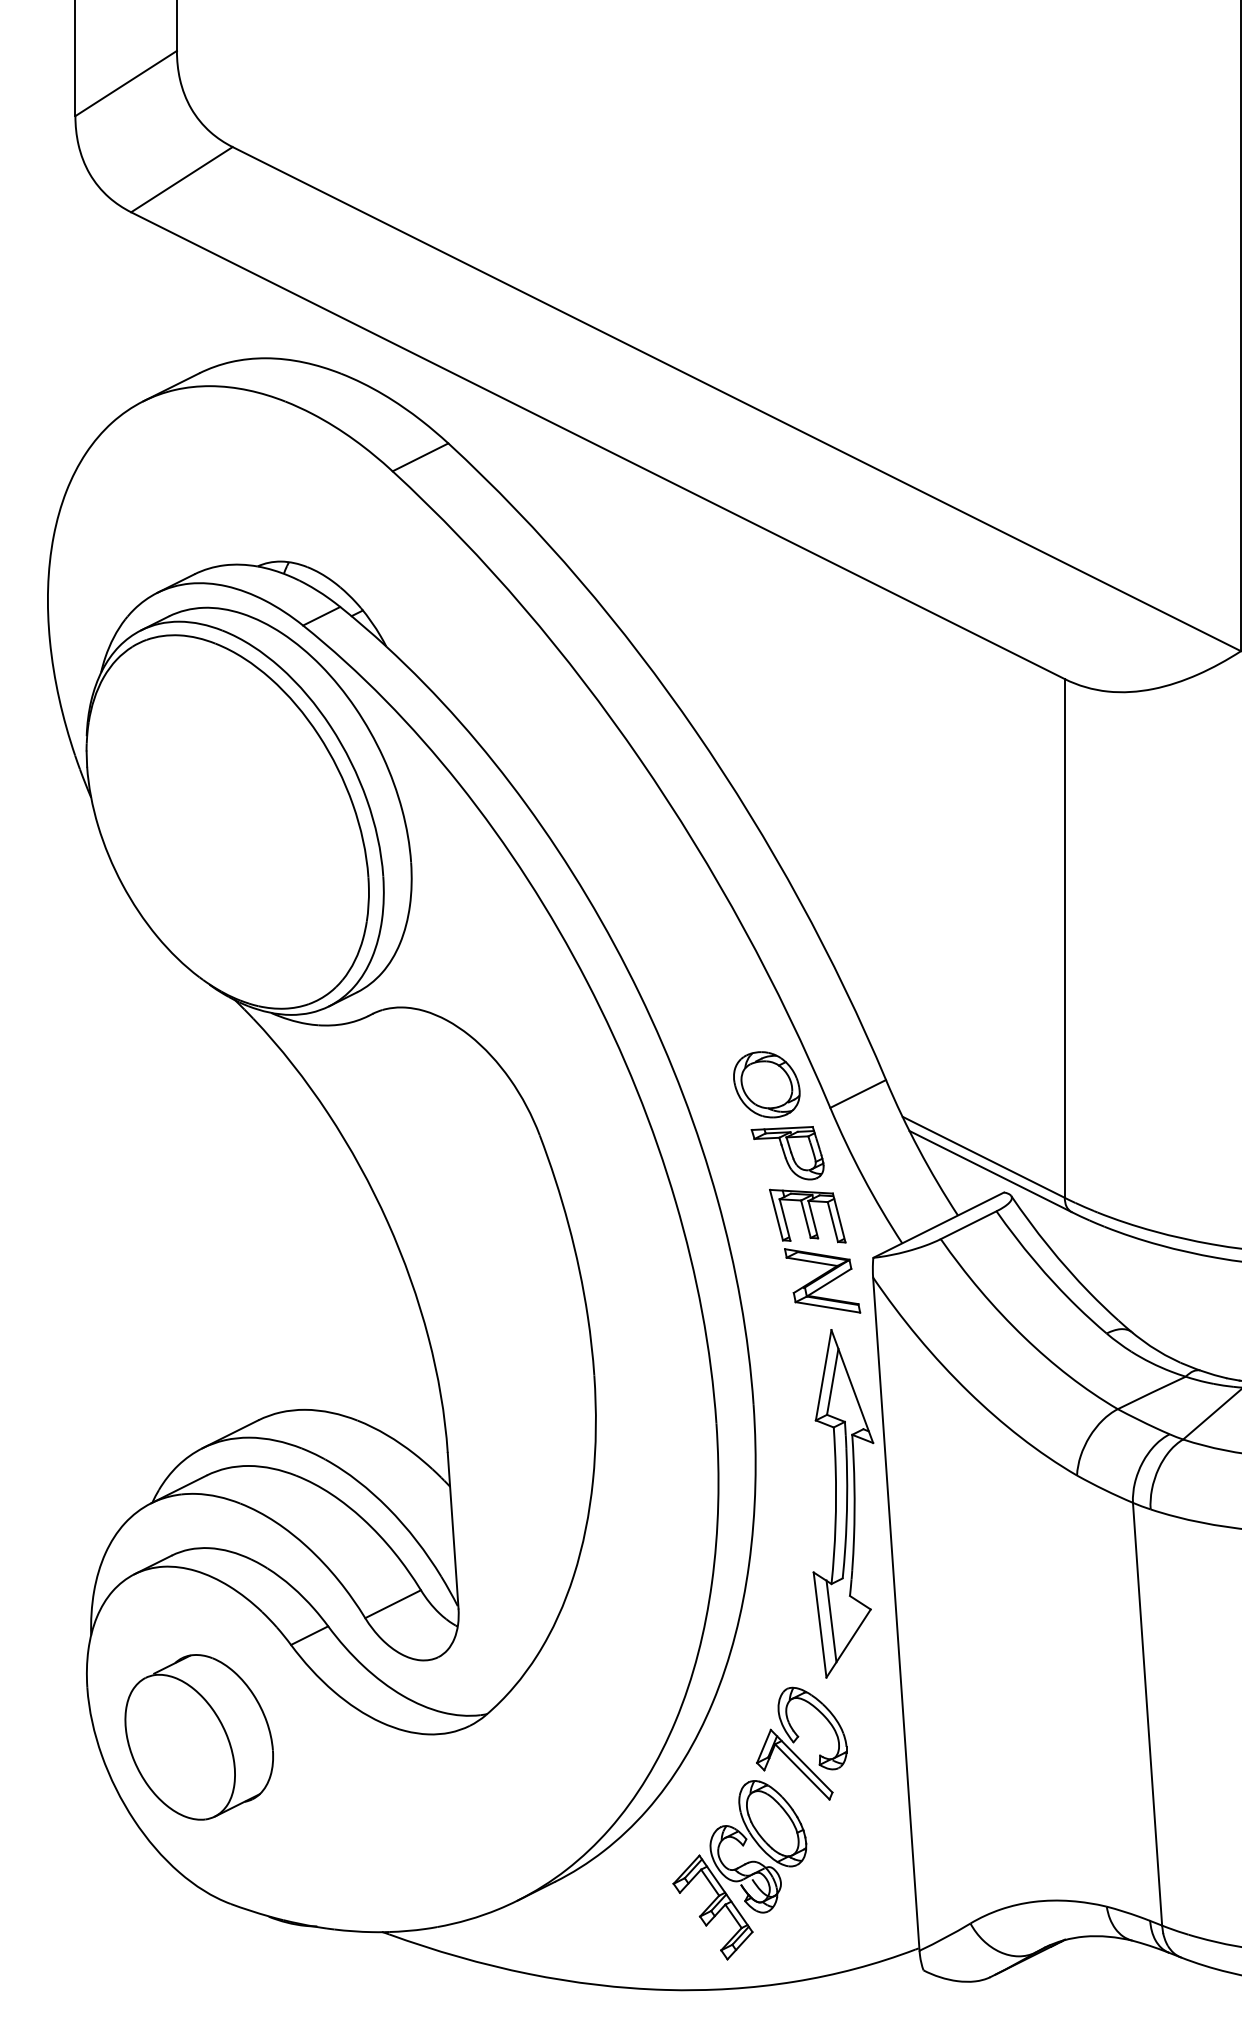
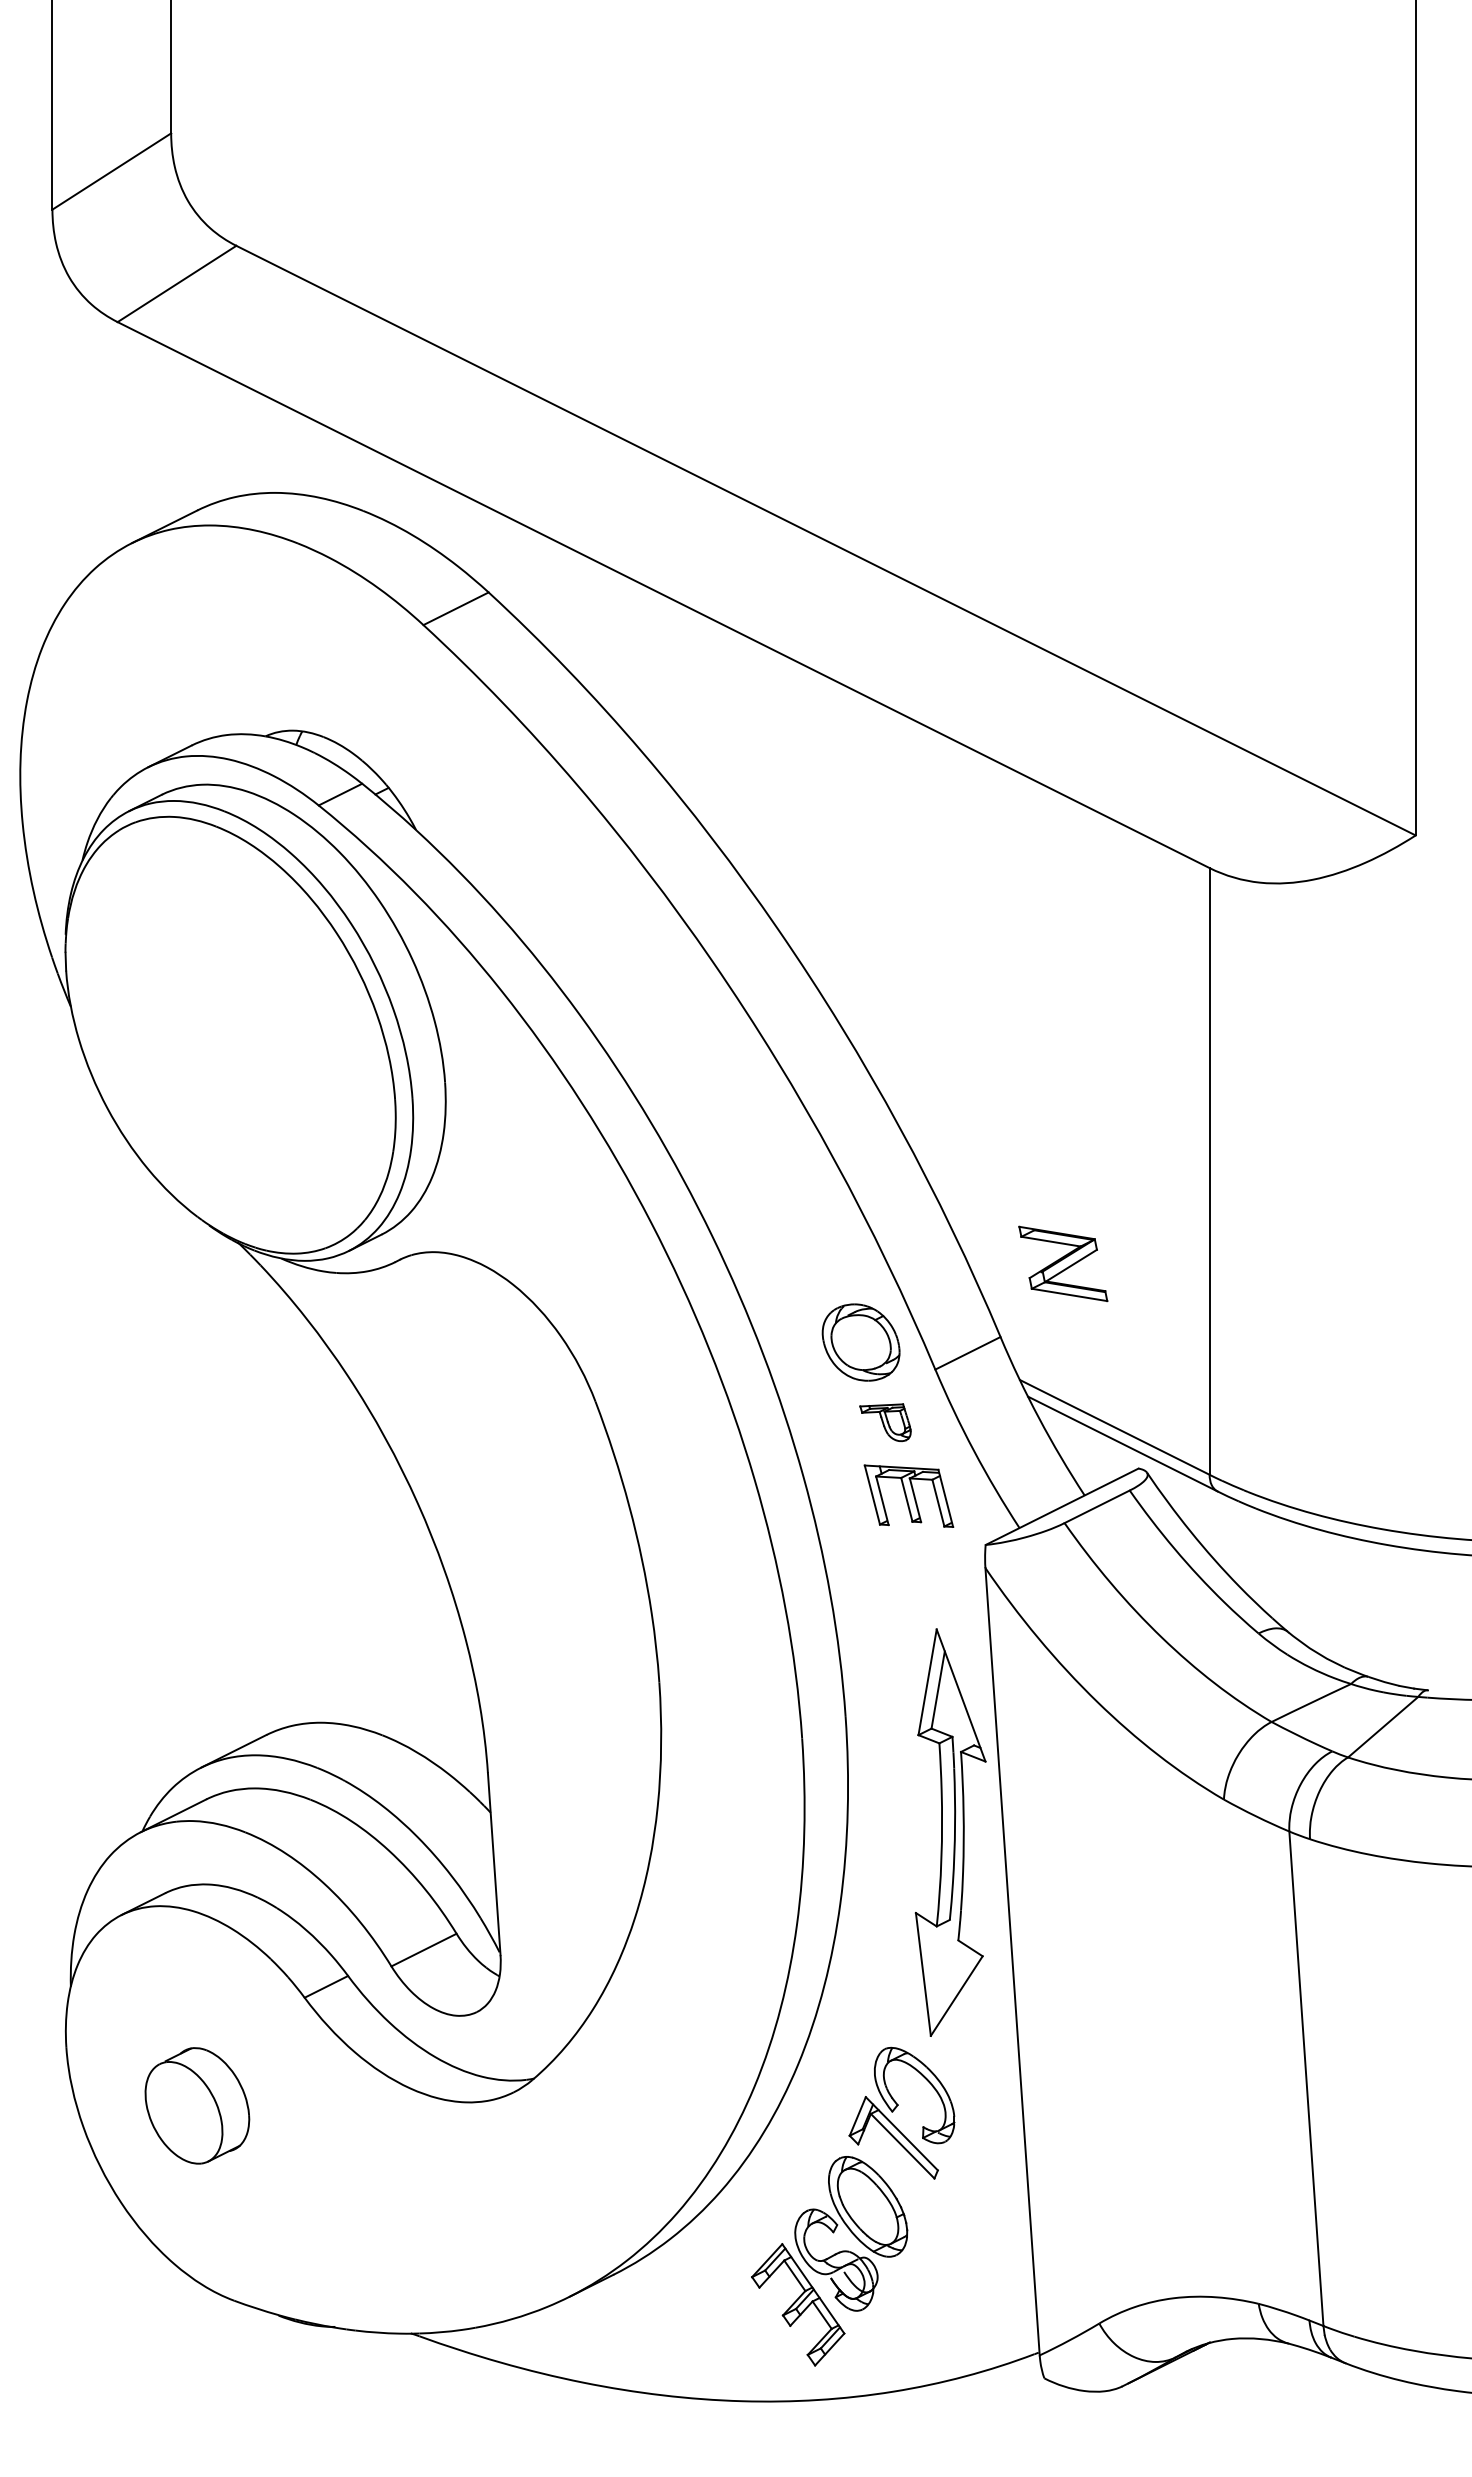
part: (787, 1153) -> (885, 1422), size x0.6
part: (822, 1280) -> (1063, 1263), moved
line: (831, 1621) -> (936, 1970), removed
part: (199, 1737) -> (197, 2105), size x0.6

